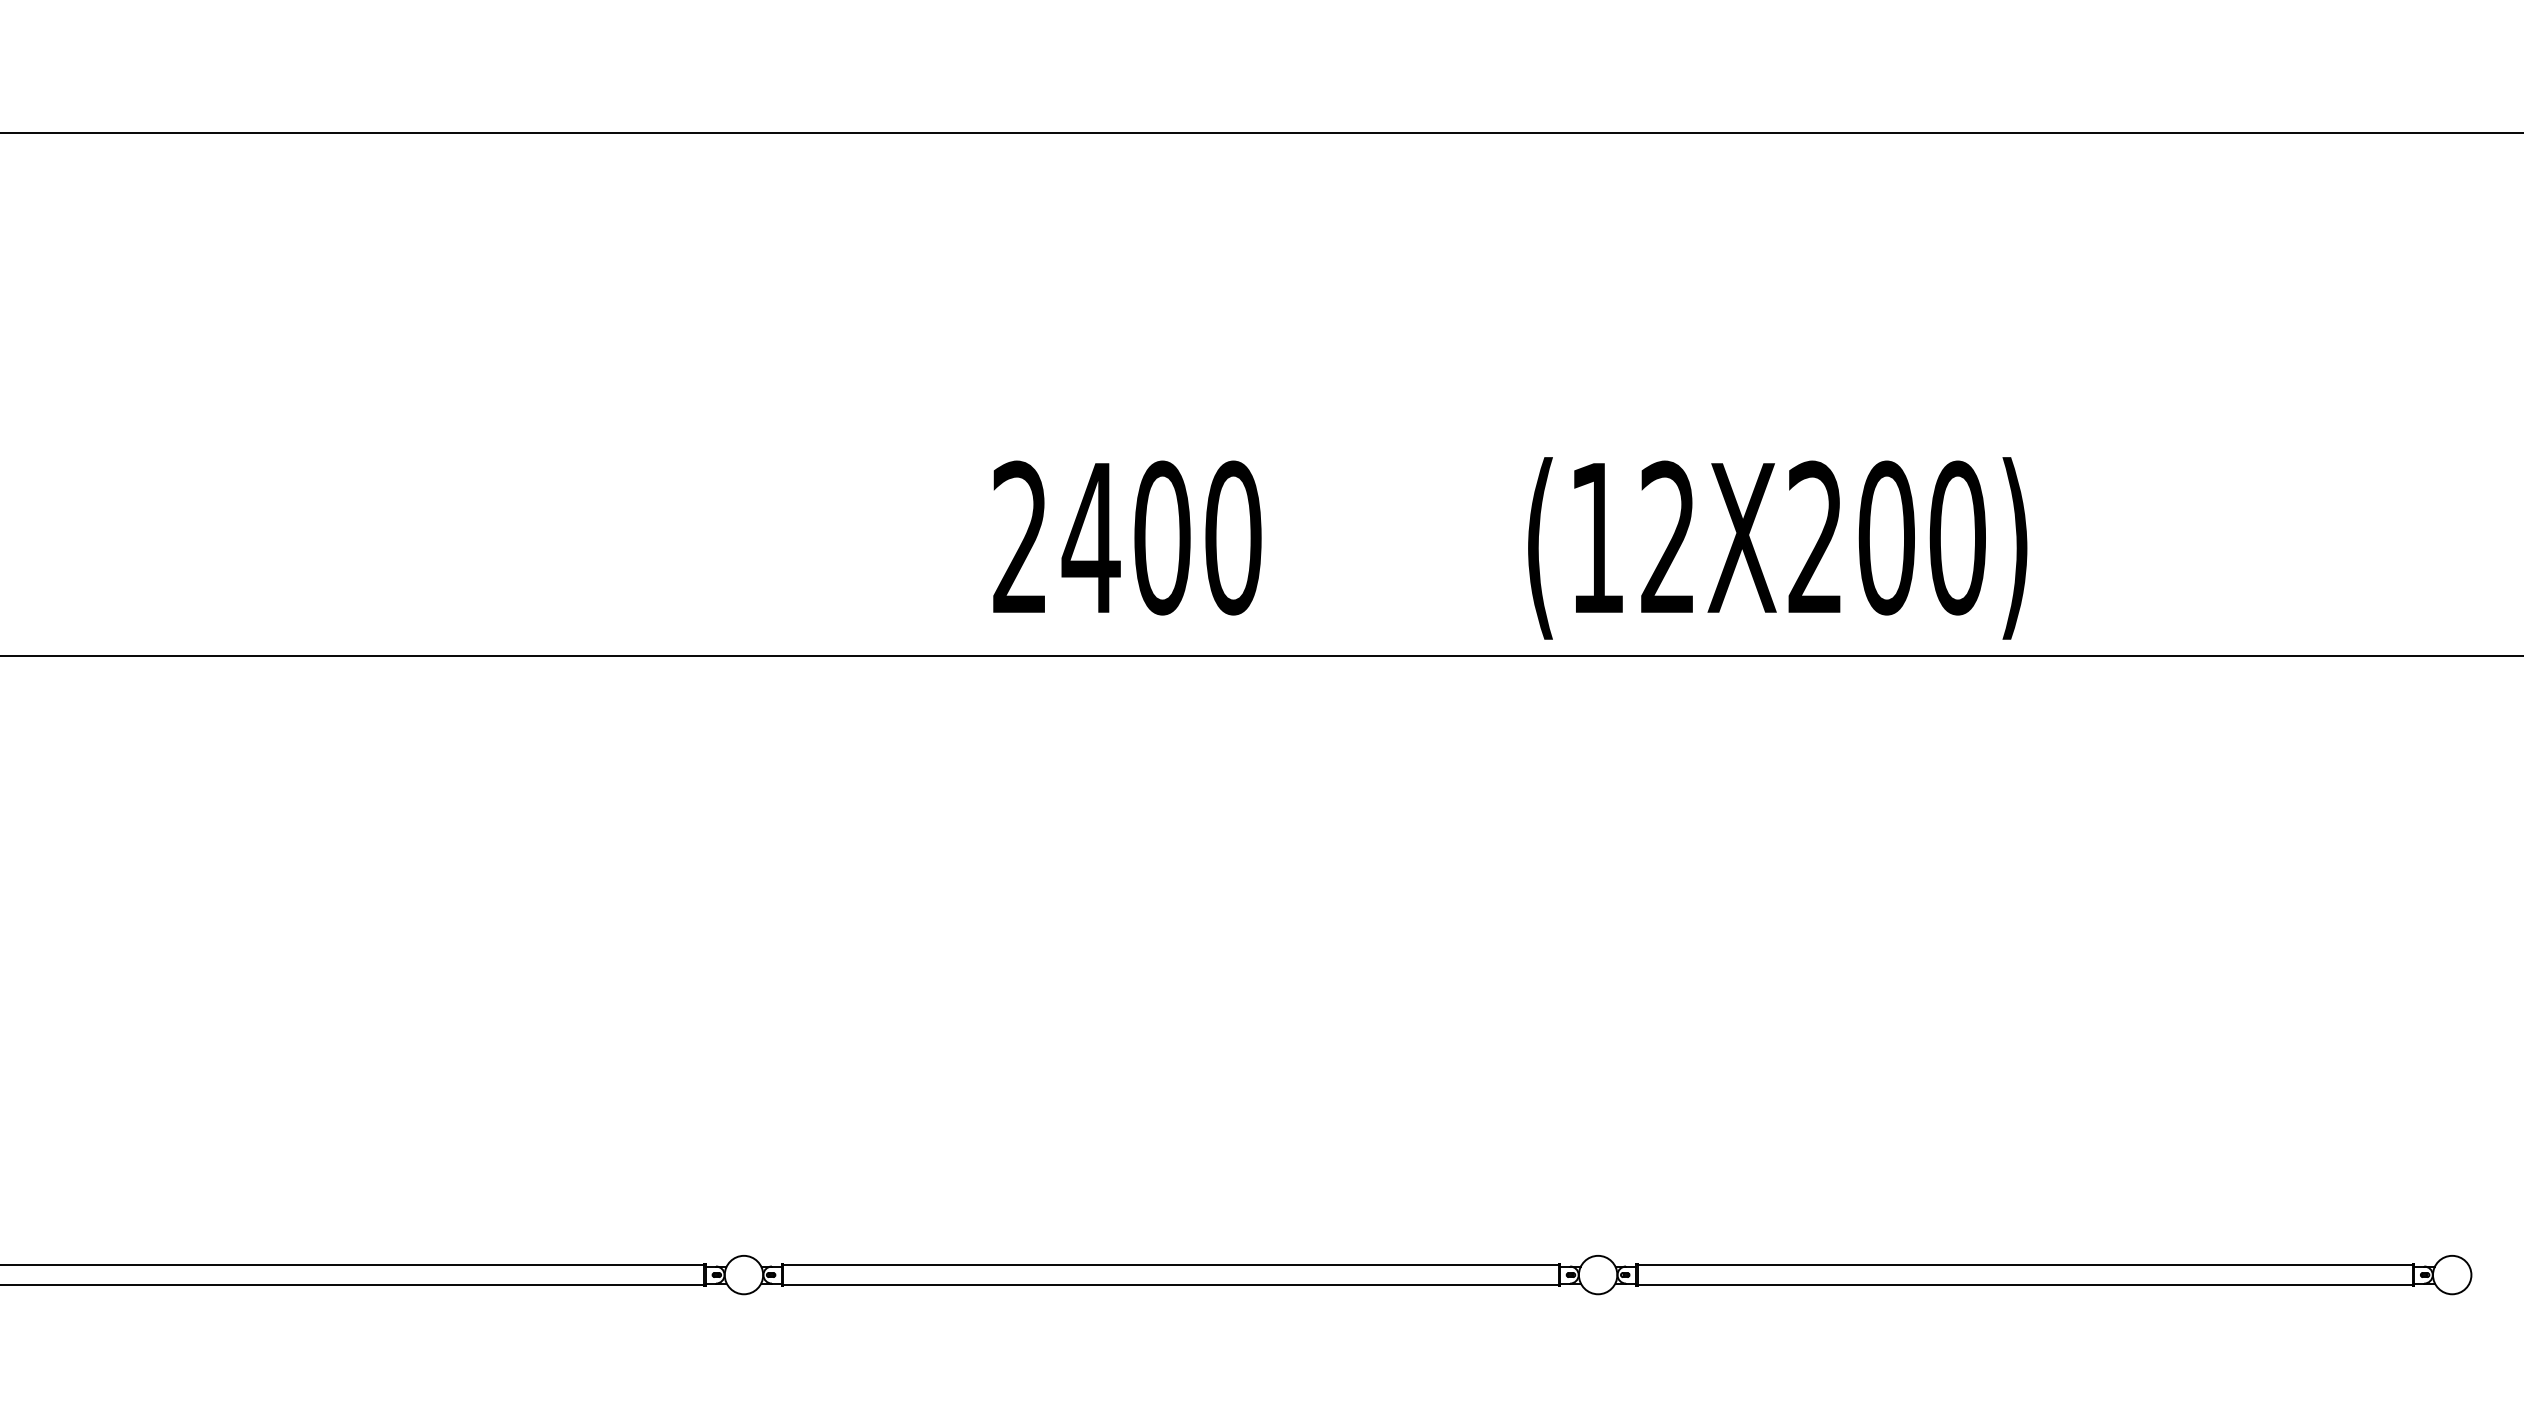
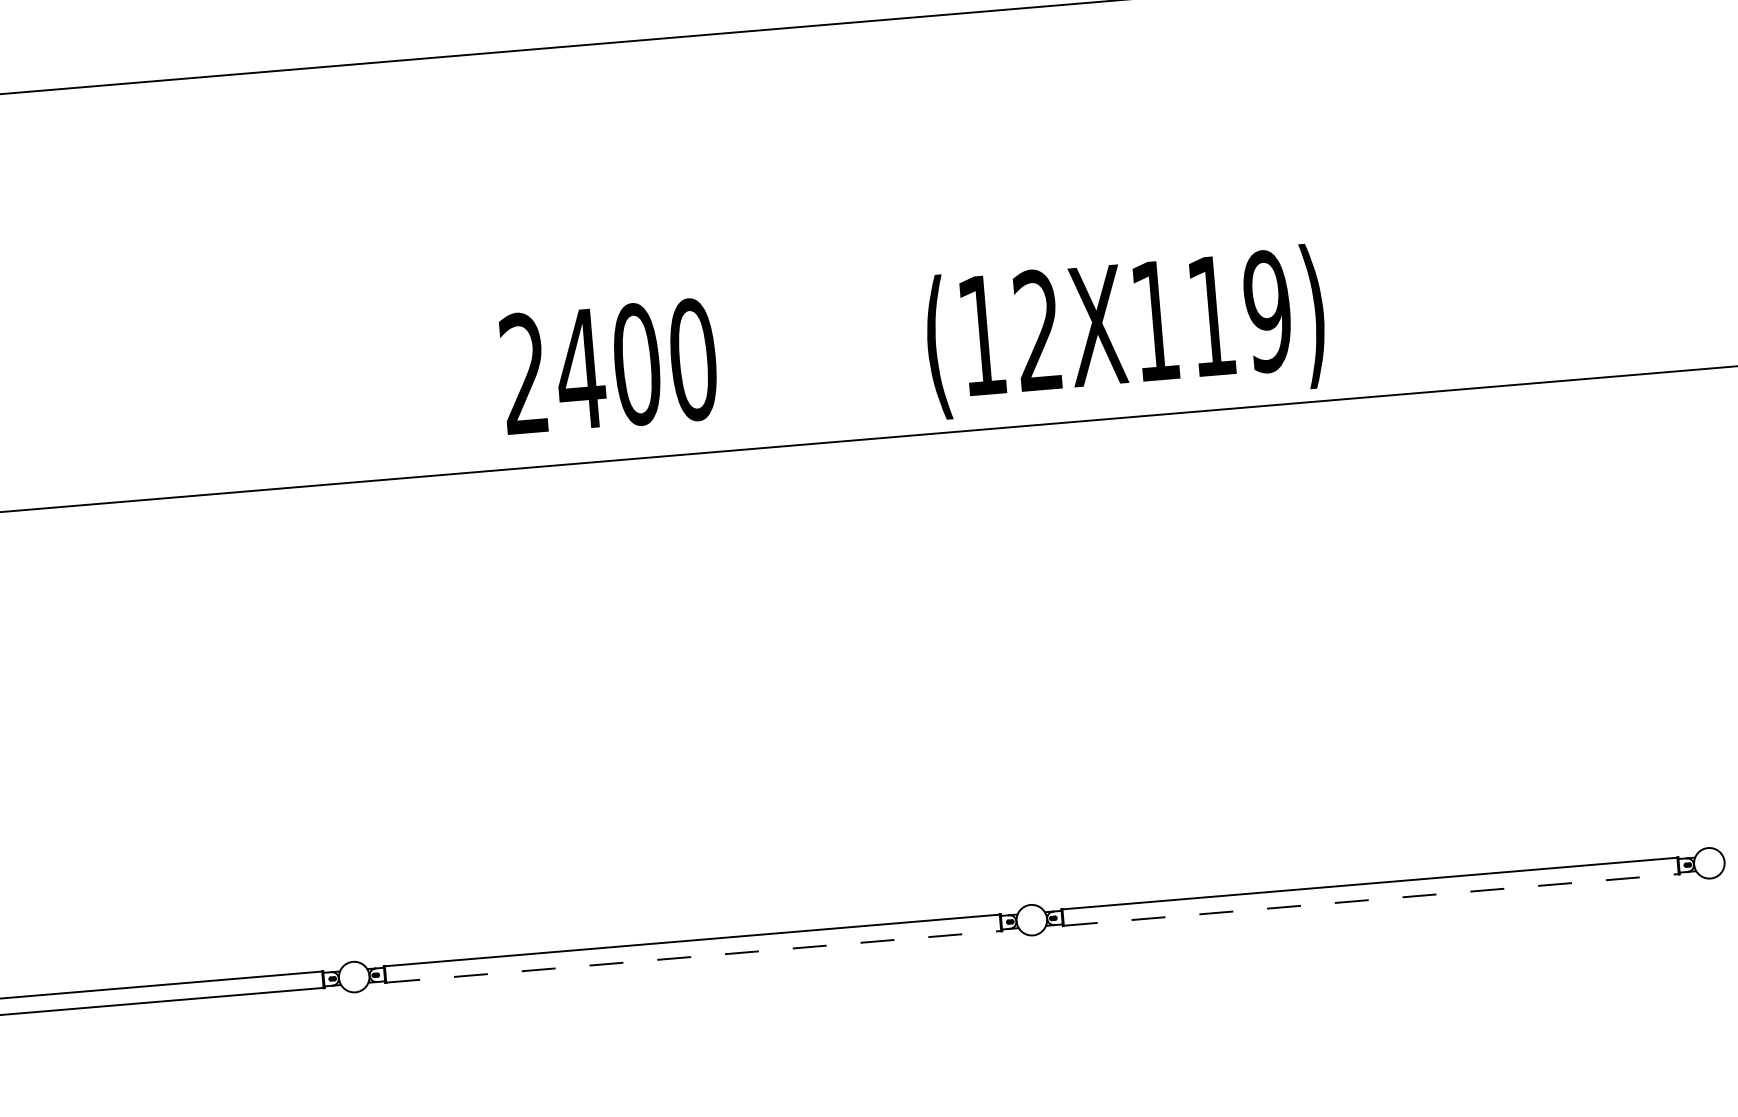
text: (1886, 537) -> (1211, 315), (12X200) -> (12X119)
line: (1171, 1285) -> (694, 956), solid -> dashed
line: (2025, 1285) -> (1371, 900), solid -> dashed

